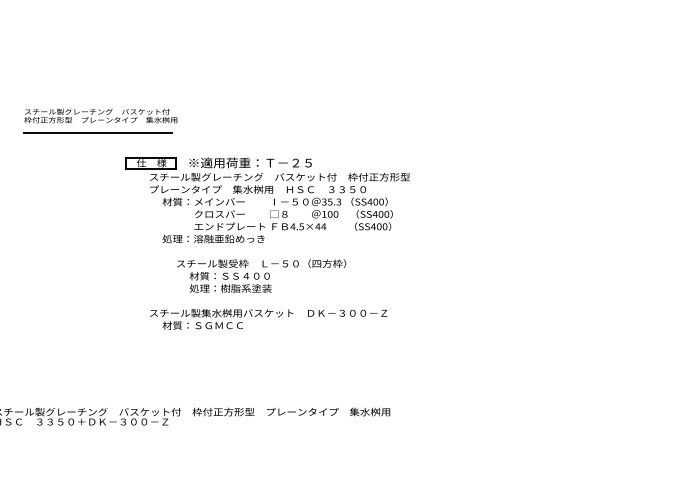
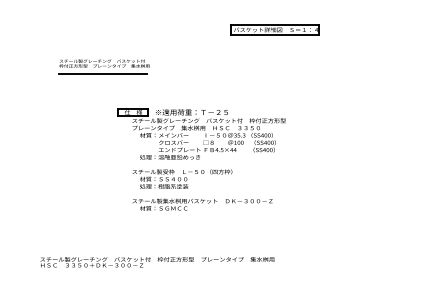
part: (390, 22) -> (274, 29), added
part: (99, 120) -> (103, 66), moved
text: (261, 274) -> (182, 178), moved

